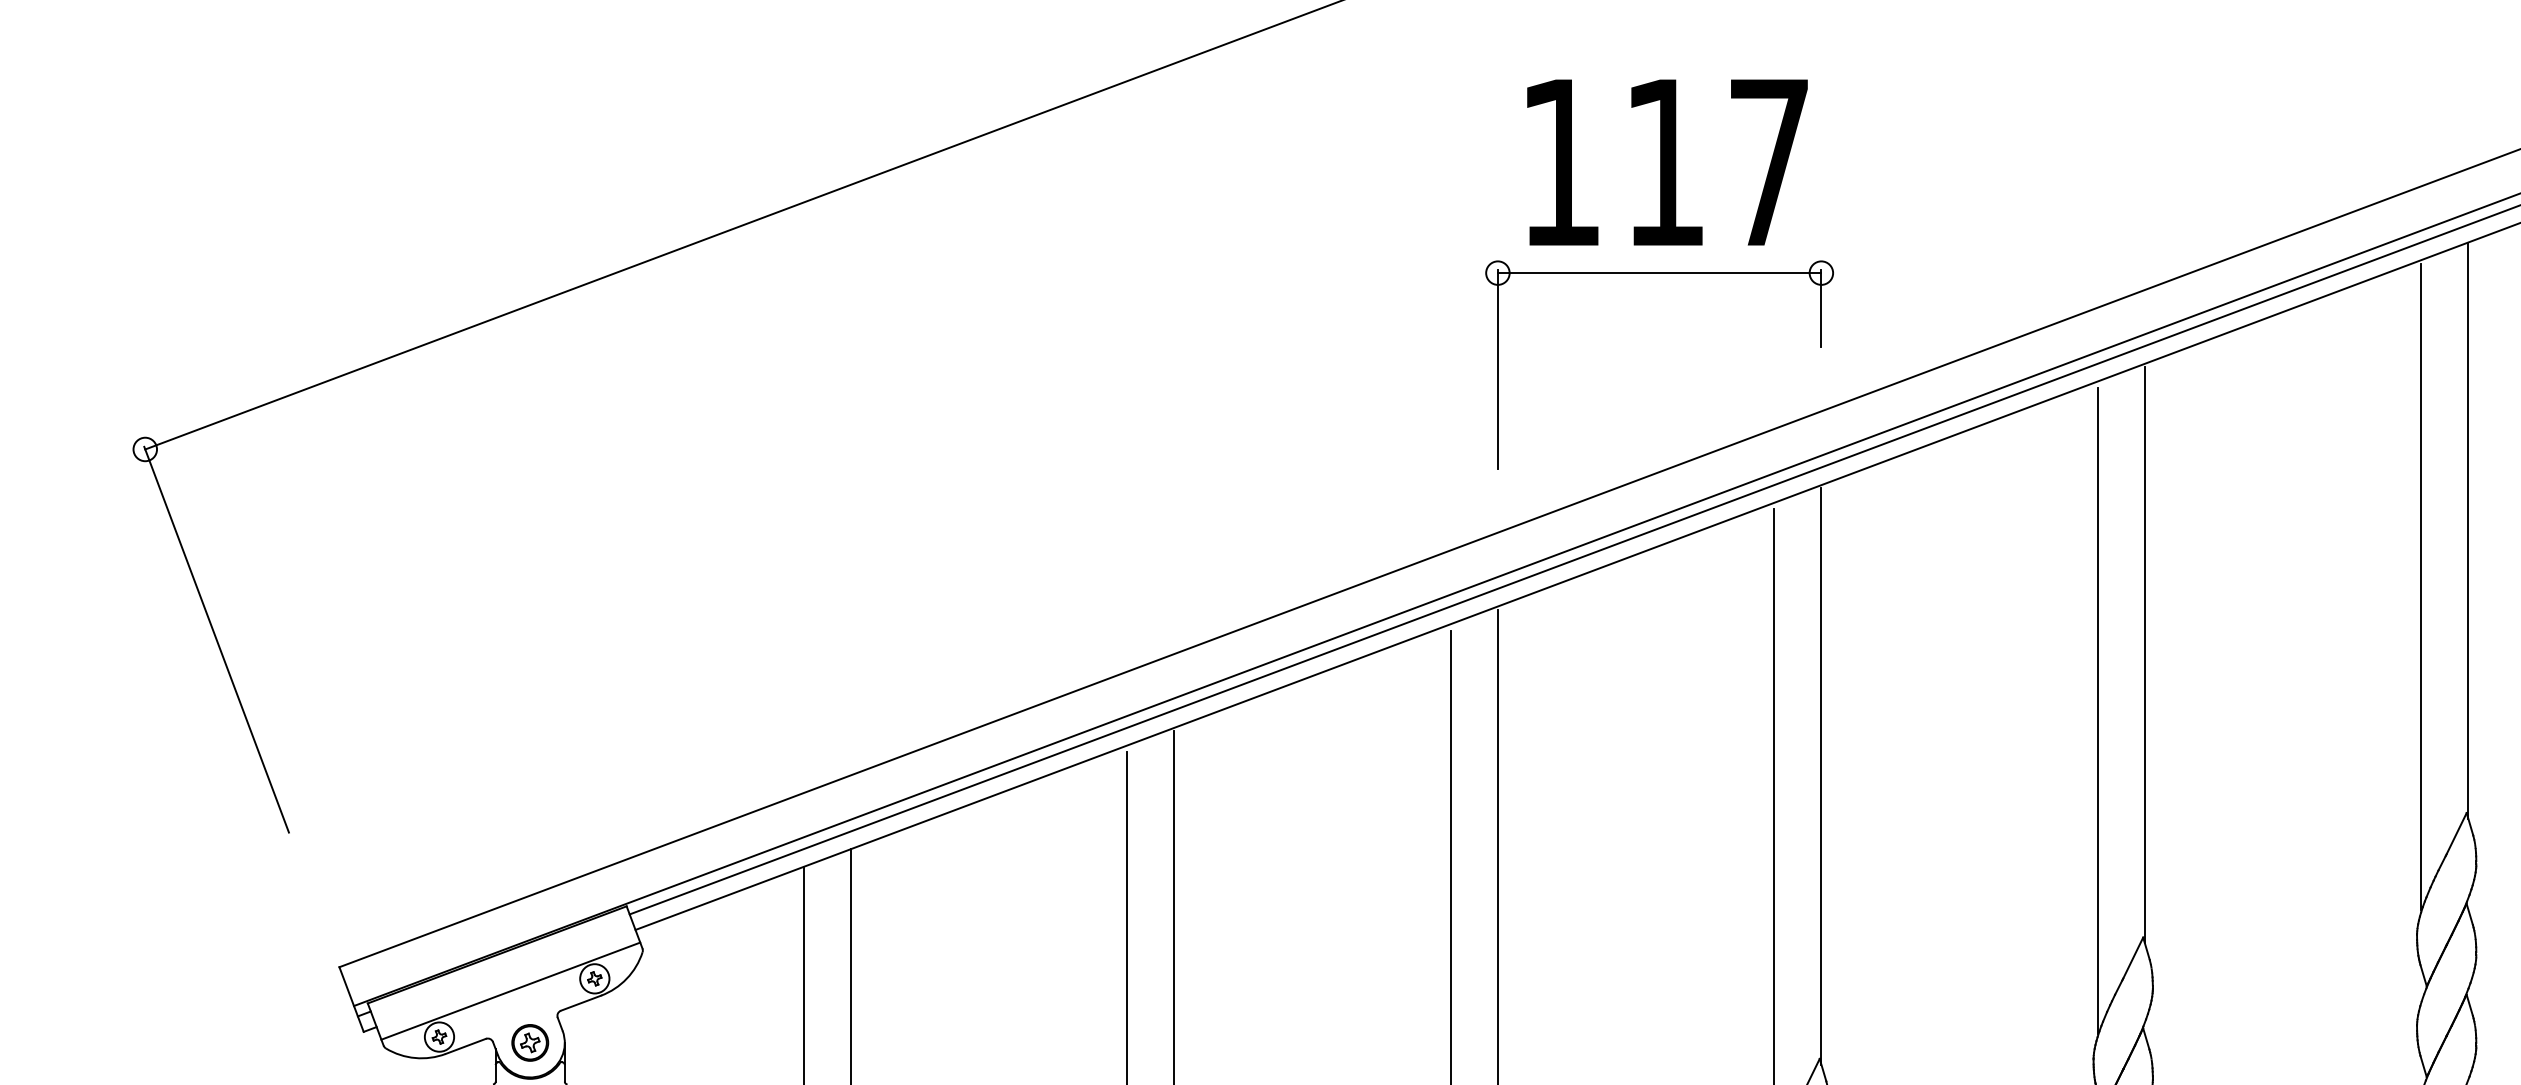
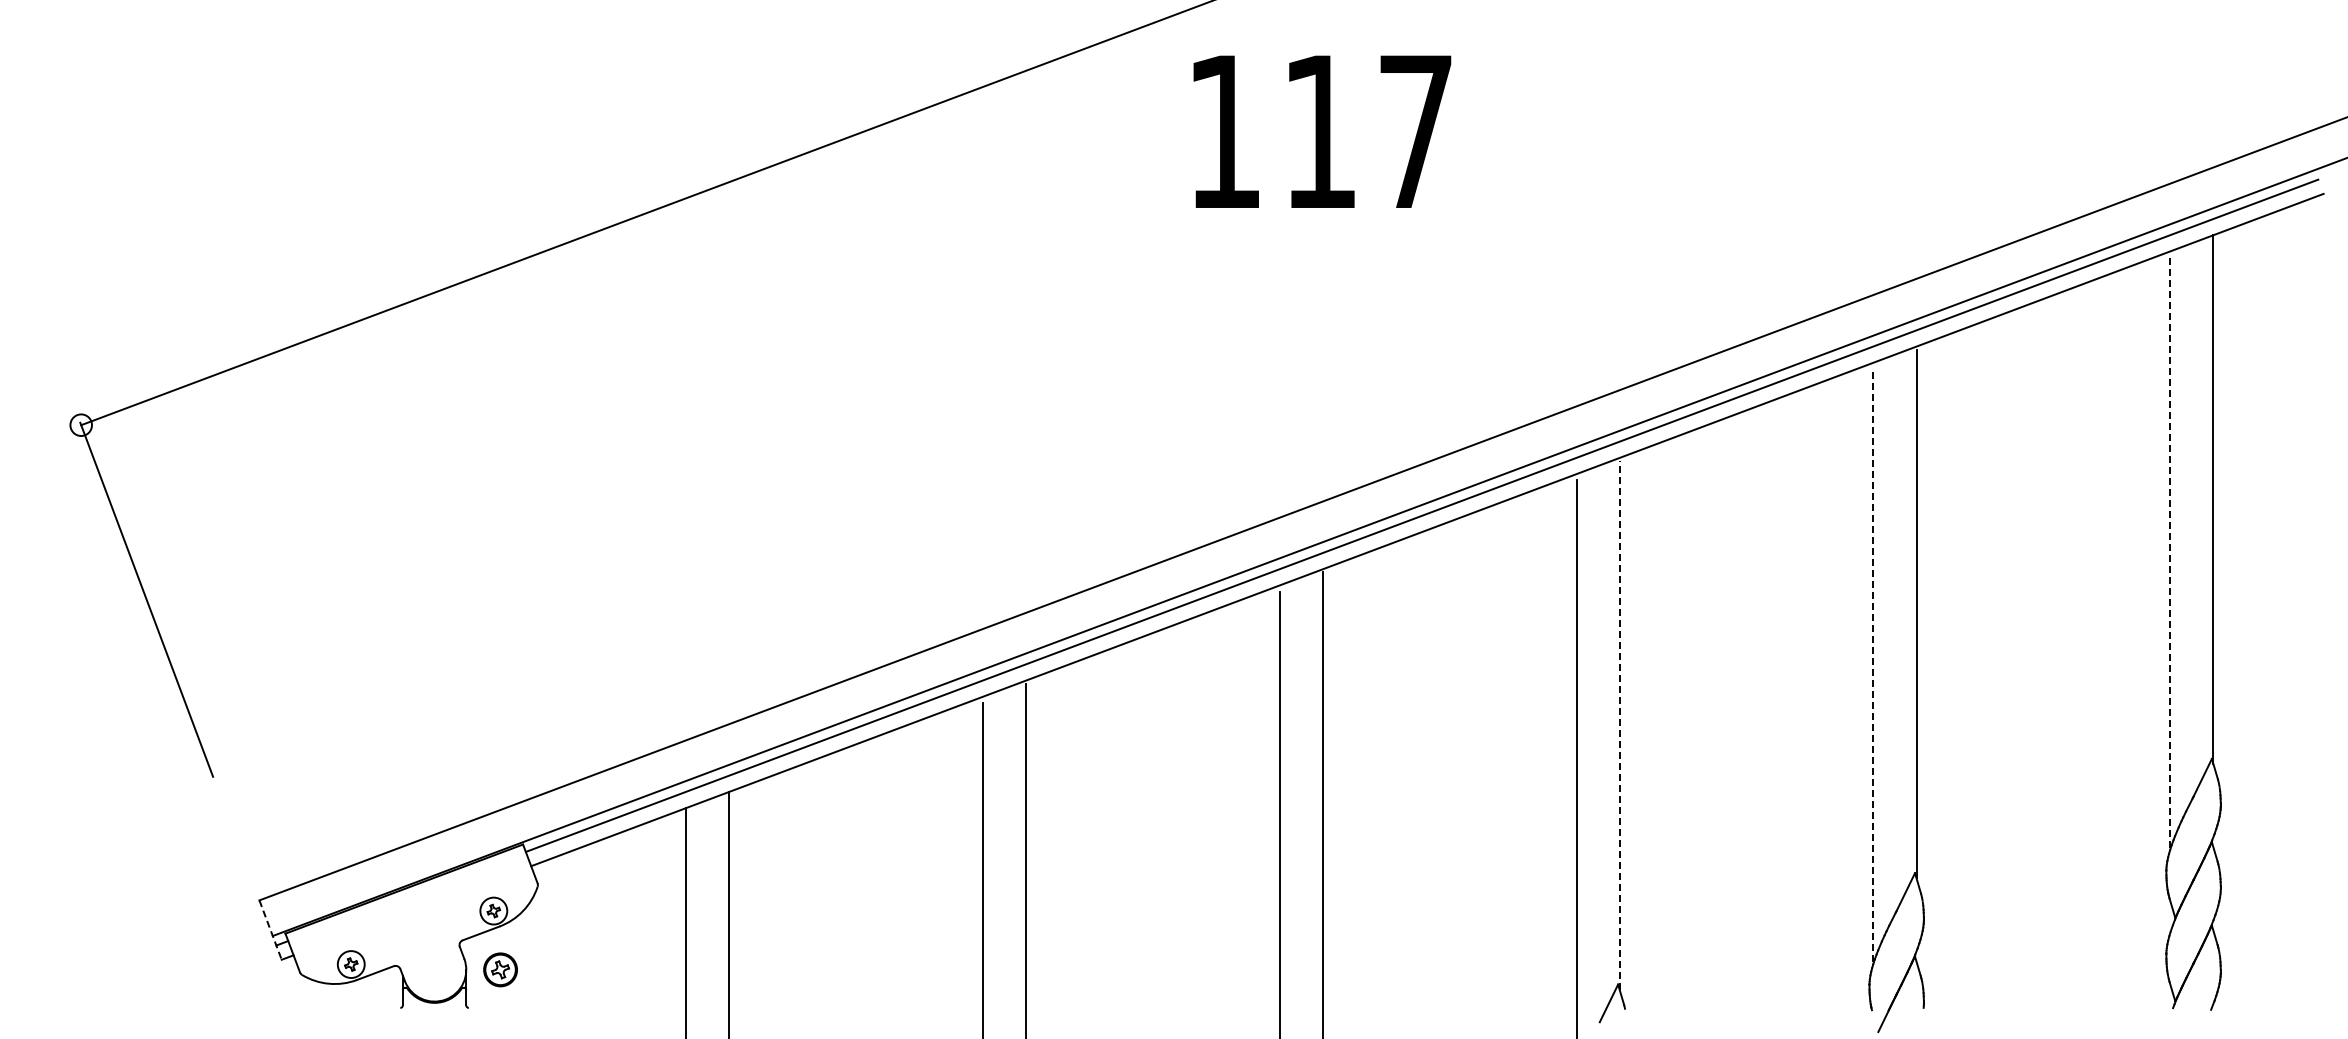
text: (1667, 162) -> (1322, 131), moved
part: (1659, 273) -> (1471, 263), removed
line: (2421, 585) -> (2170, 550), solid -> dashed
line: (2097, 710) -> (1873, 664), solid -> dashed
line: (1821, 775) -> (1619, 724), solid -> dashed
line: (510, 990) -> (416, 921), removed
line: (351, 1000) -> (270, 930), solid -> dashed
part: (530, 1042) -> (500, 969), moved

